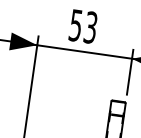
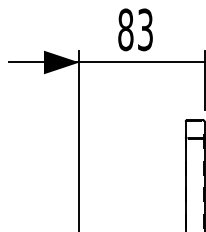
text: (75, 25) -> (125, 29), 53 -> 83

